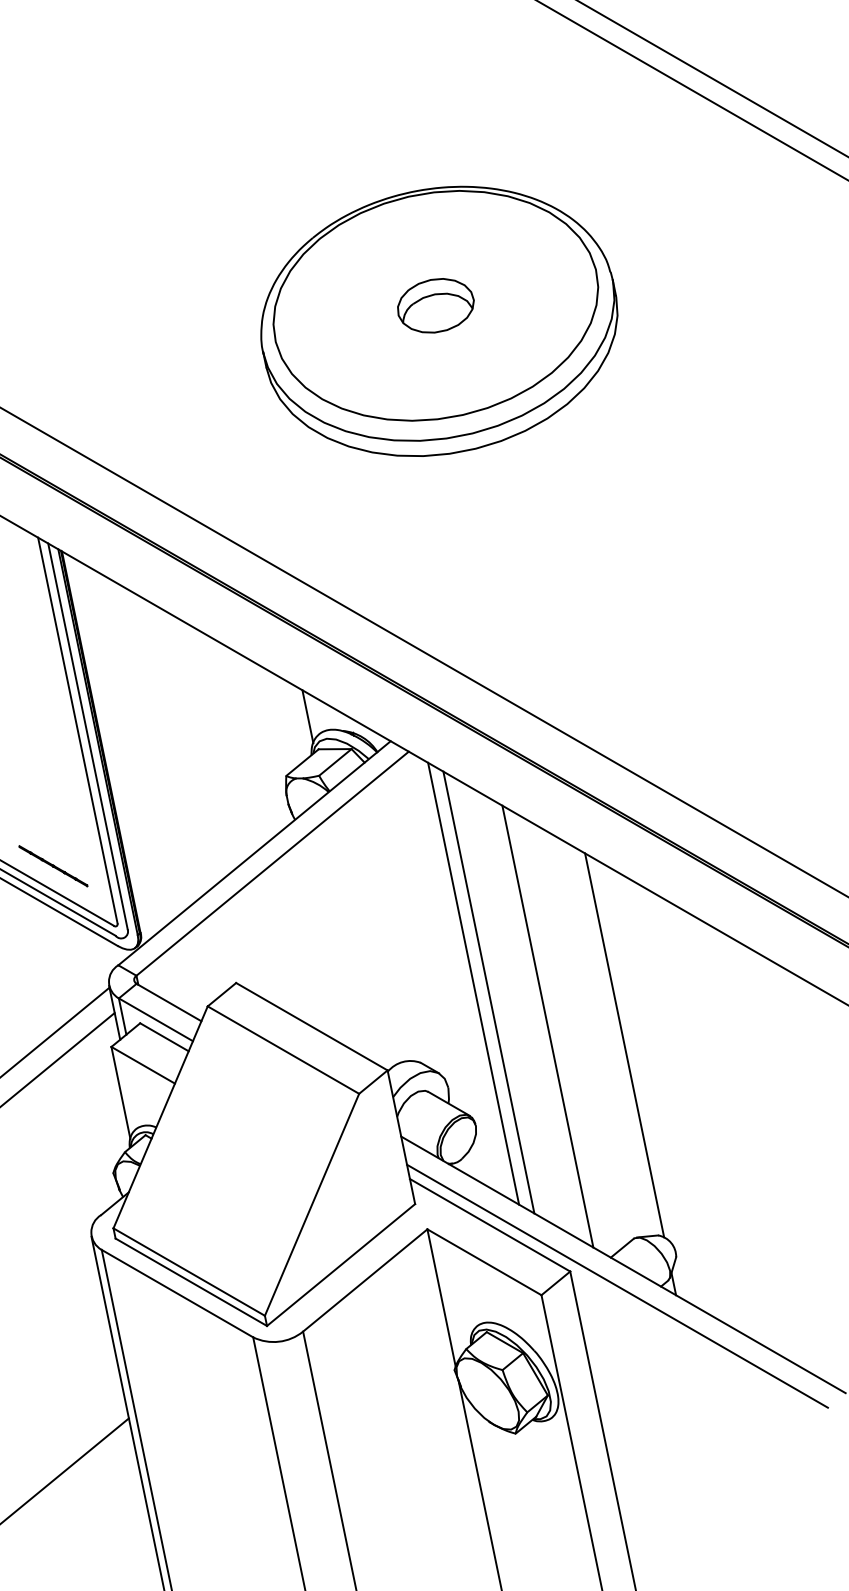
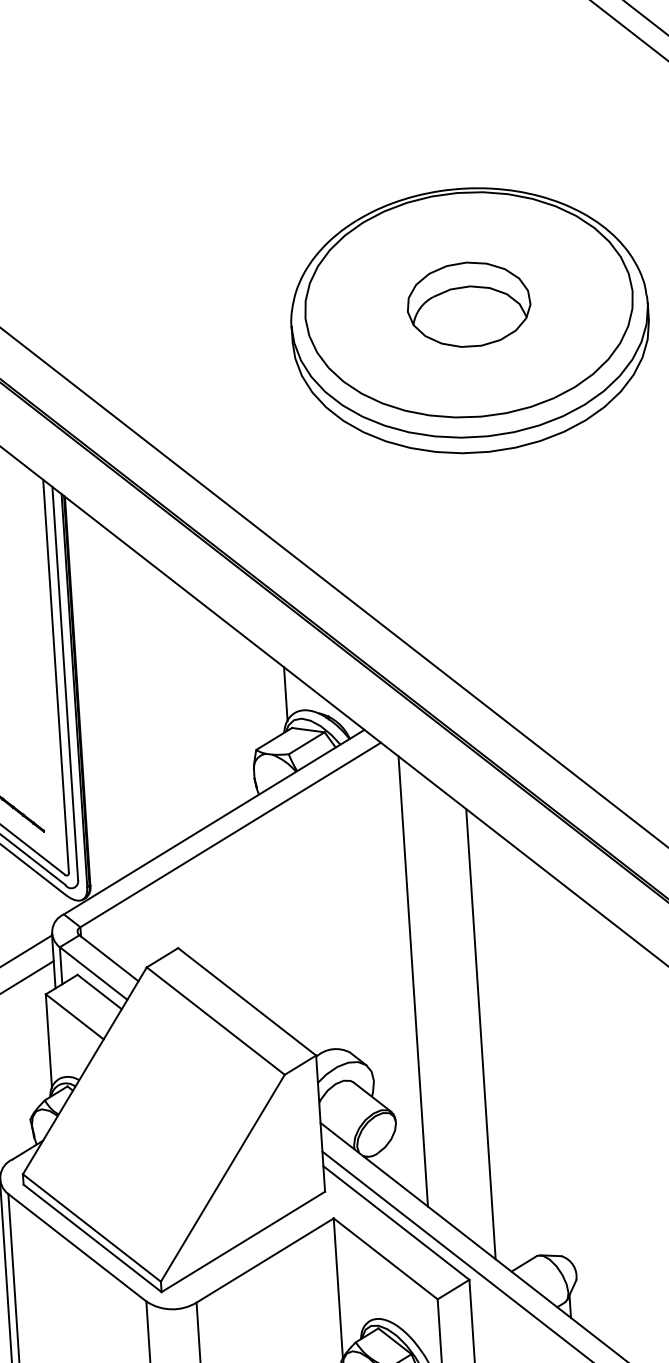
part: (435, 305) -> (468, 304), size x1.6
line: (488, 992) -> (426, 992), removed
line: (624, 1045) -> (554, 1063), removed

